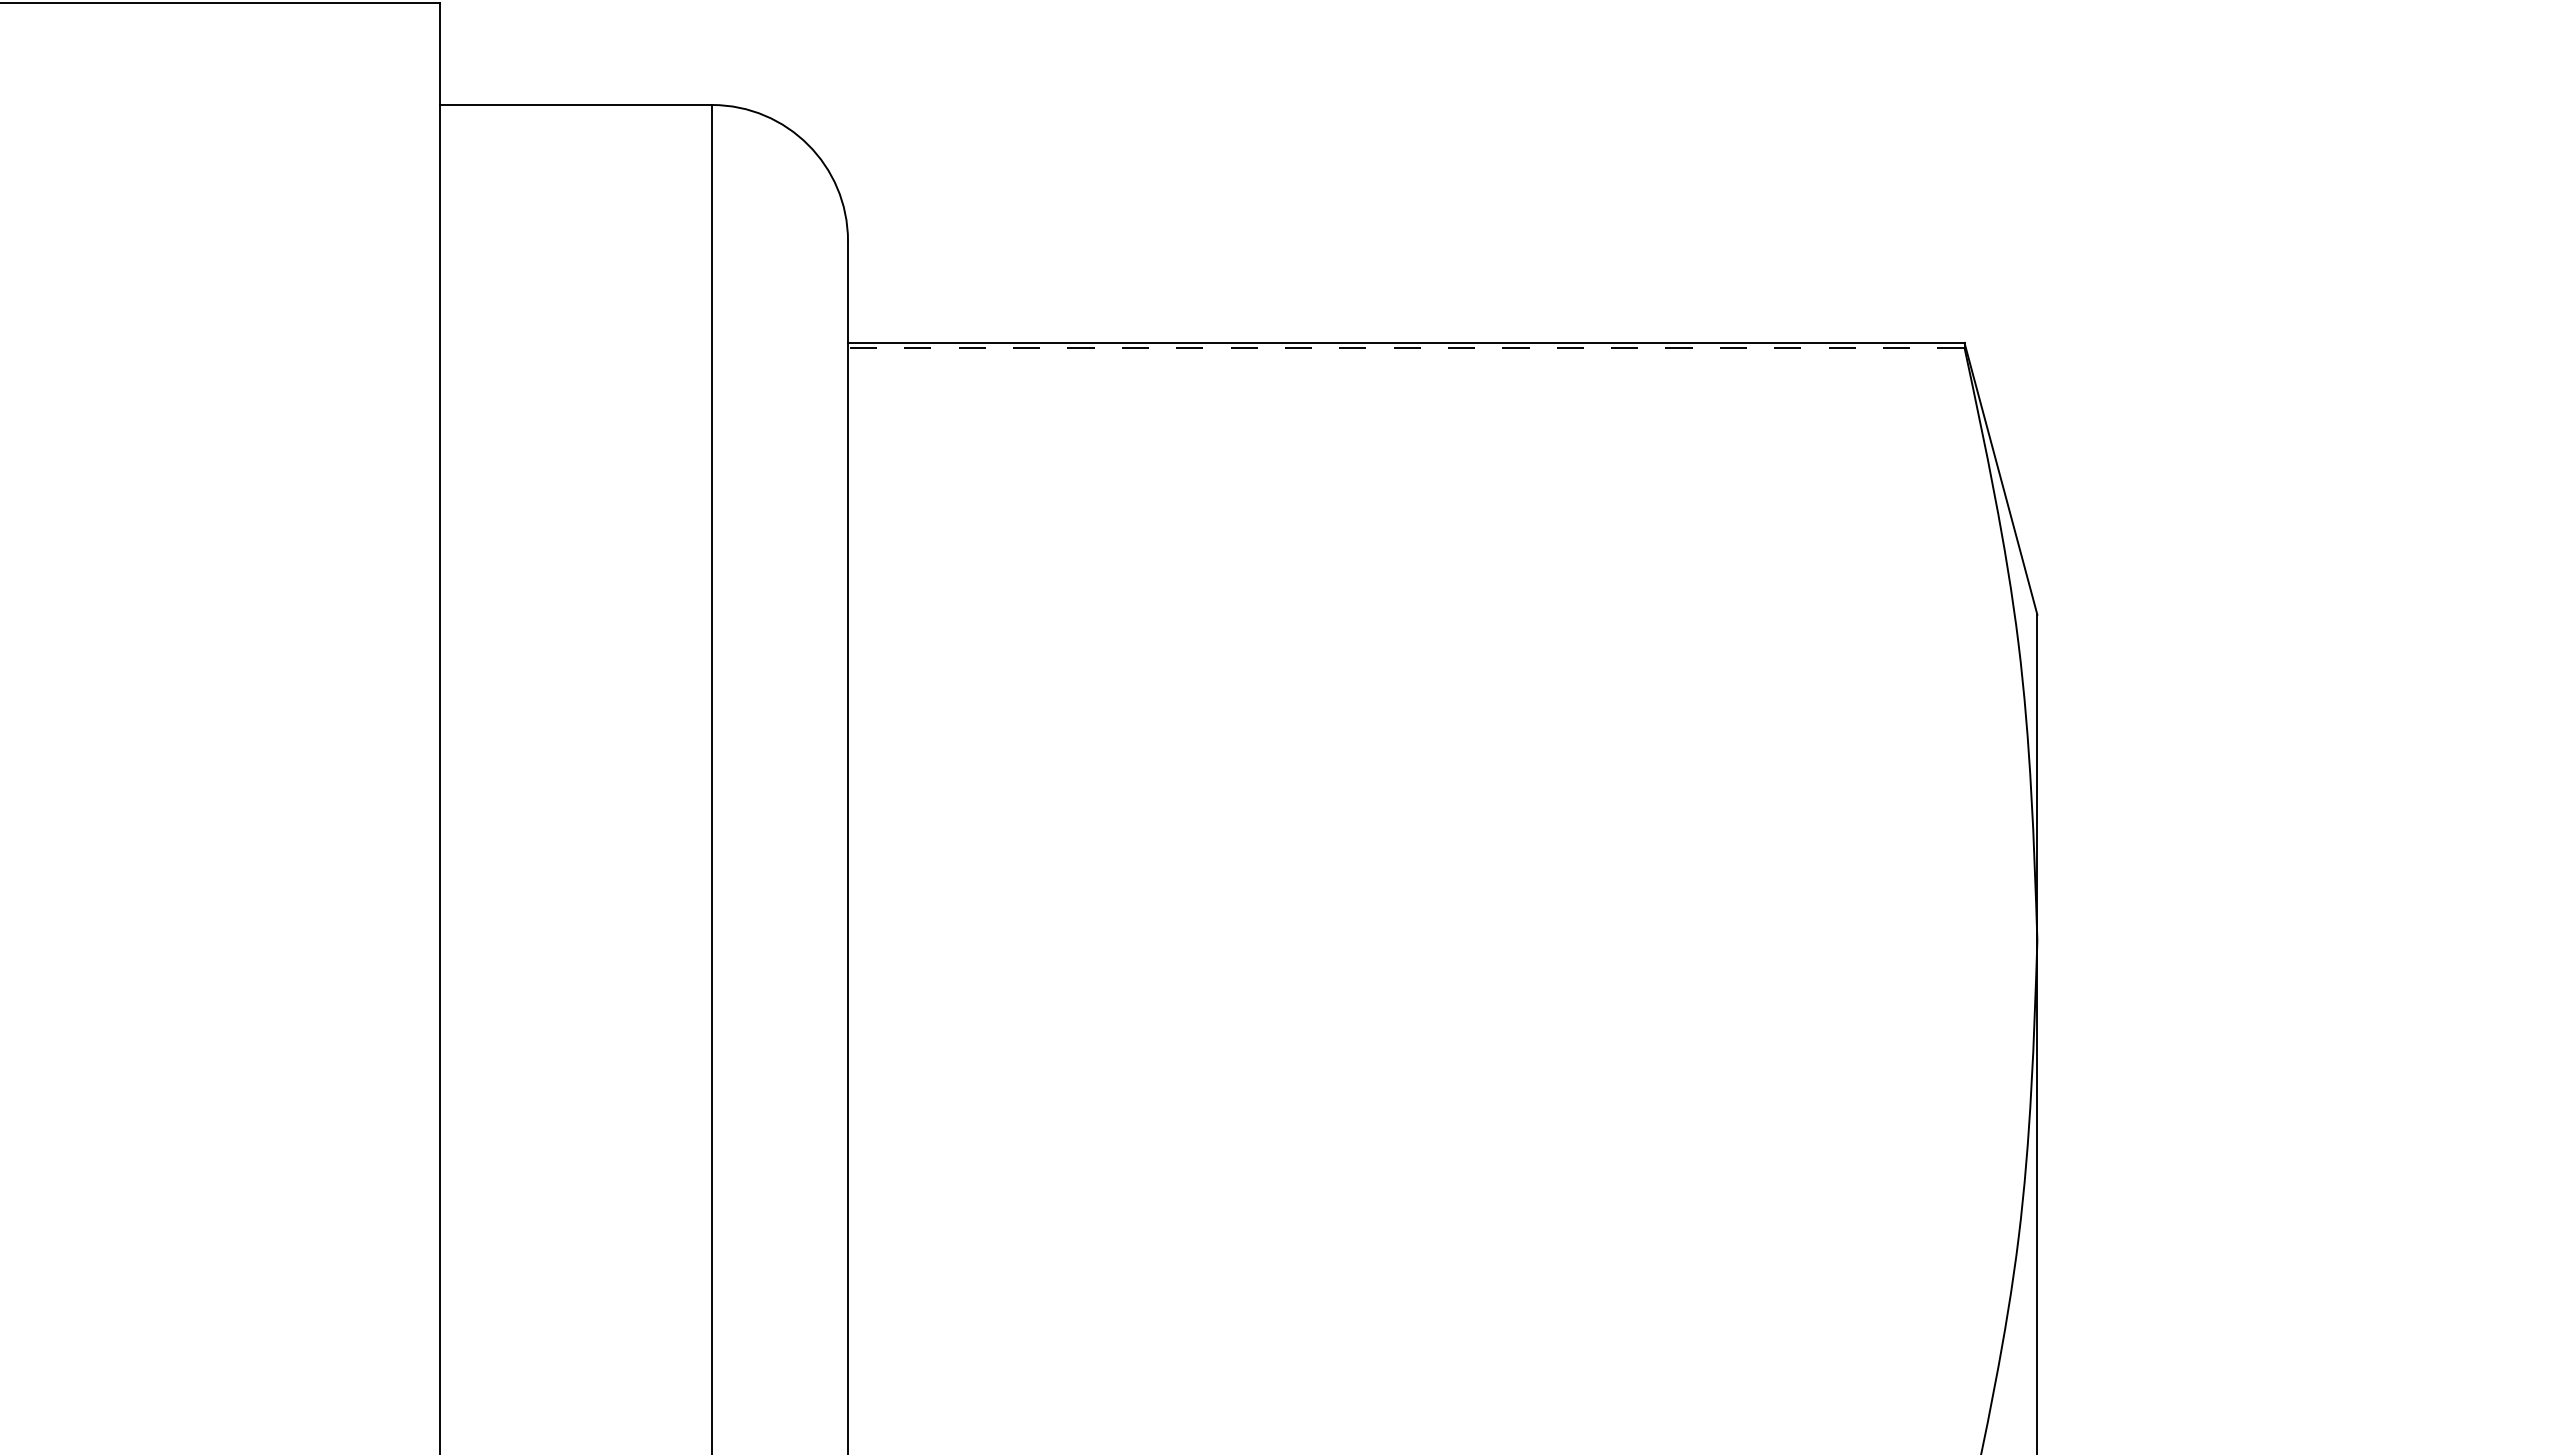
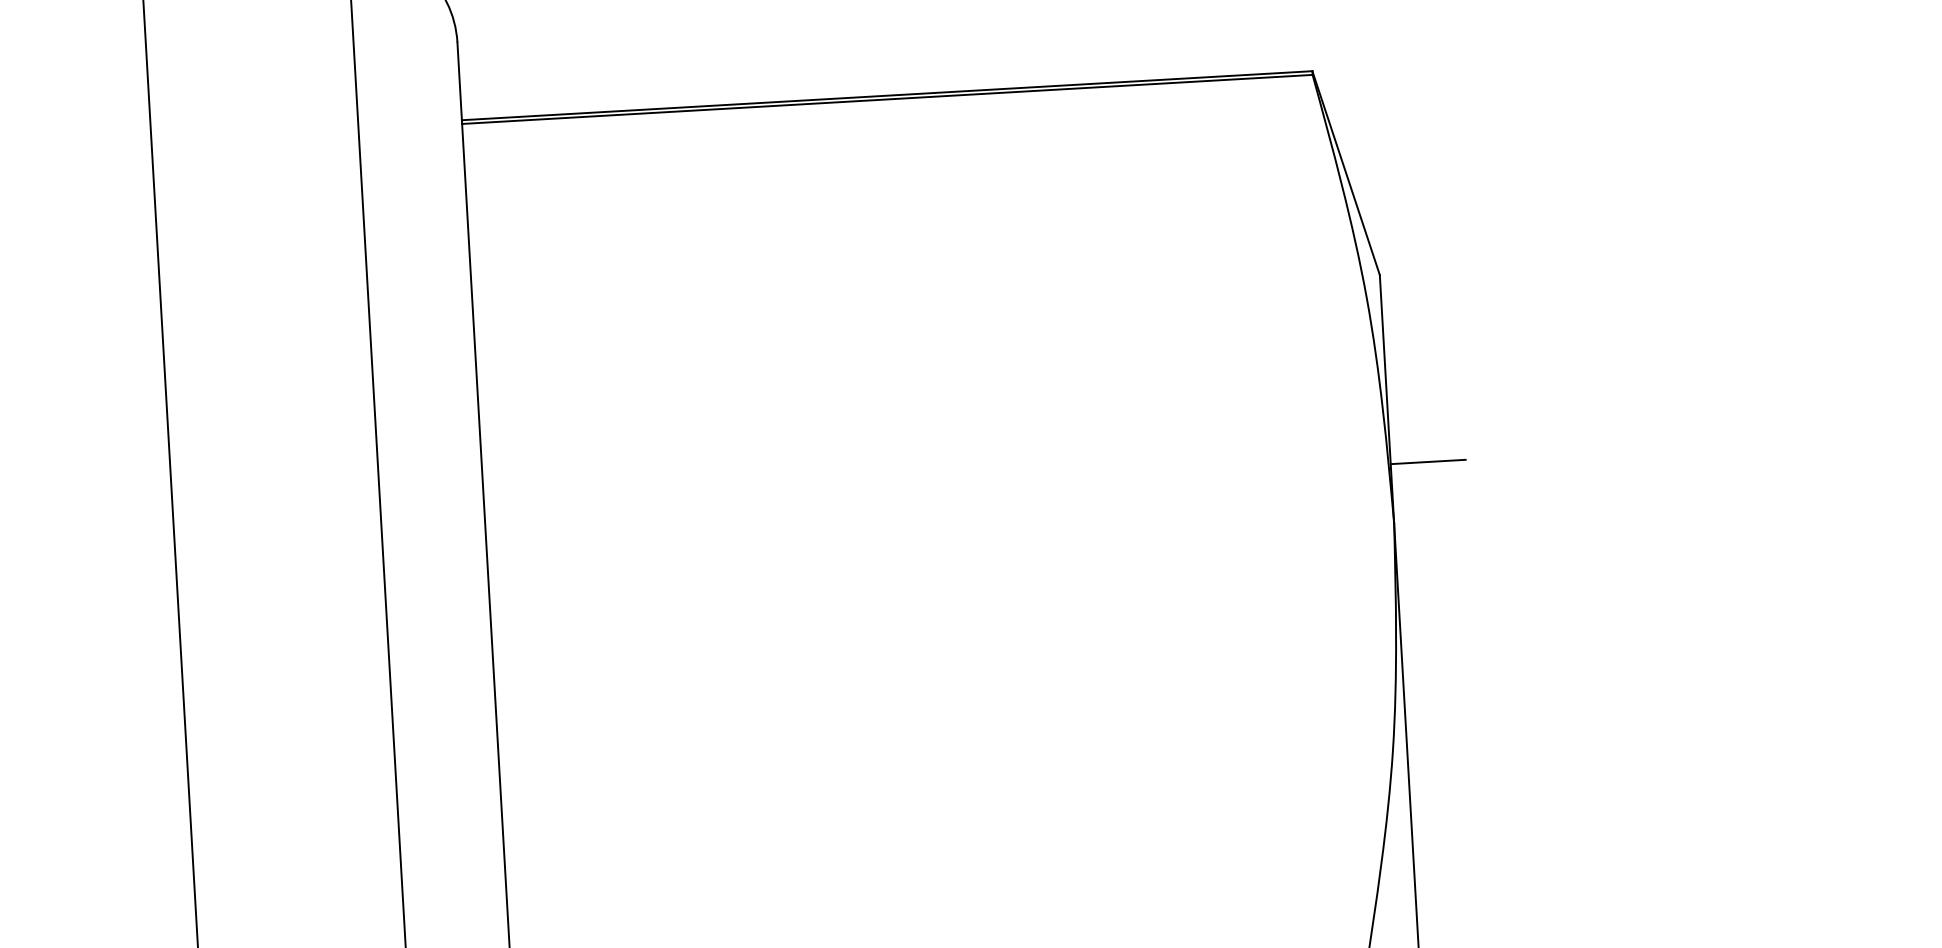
line: (1405, 347) -> (886, 99), dashed -> solid
line: (2086, 862) -> (1428, 461), added

